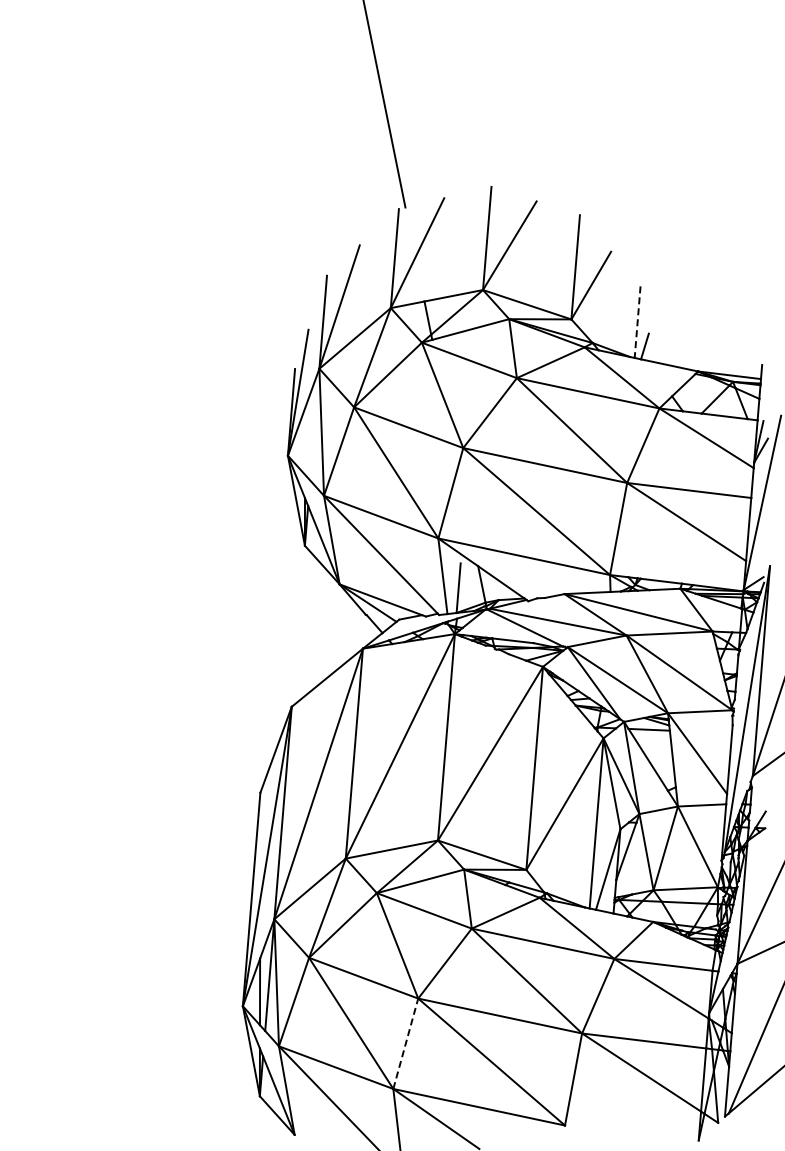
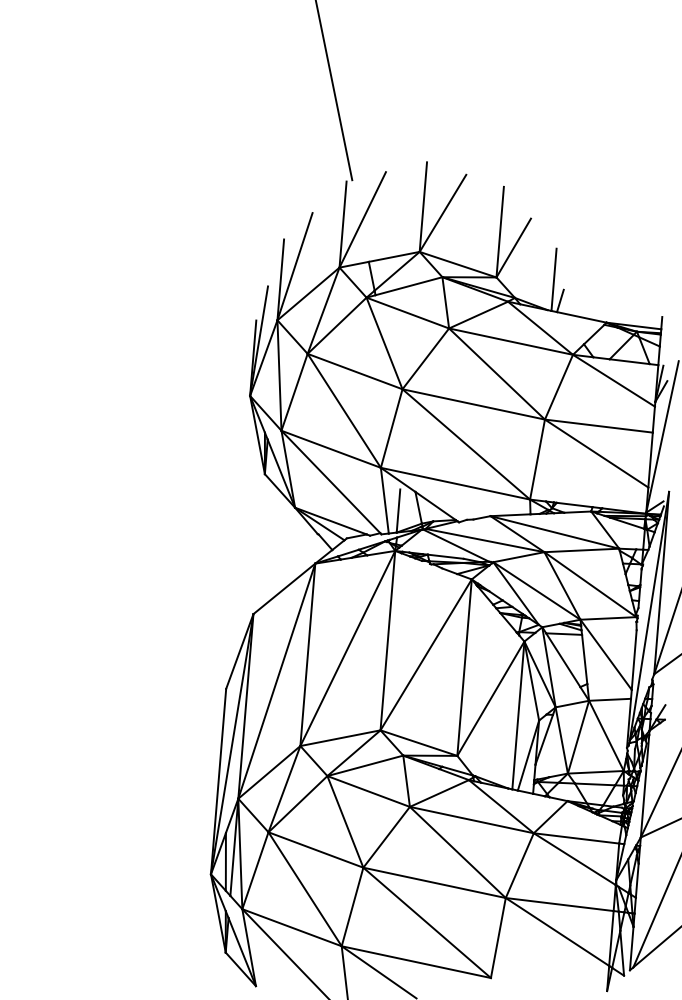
line: (637, 322) -> (553, 280), dashed -> solid
line: (405, 1043) -> (352, 906), dashed -> solid

